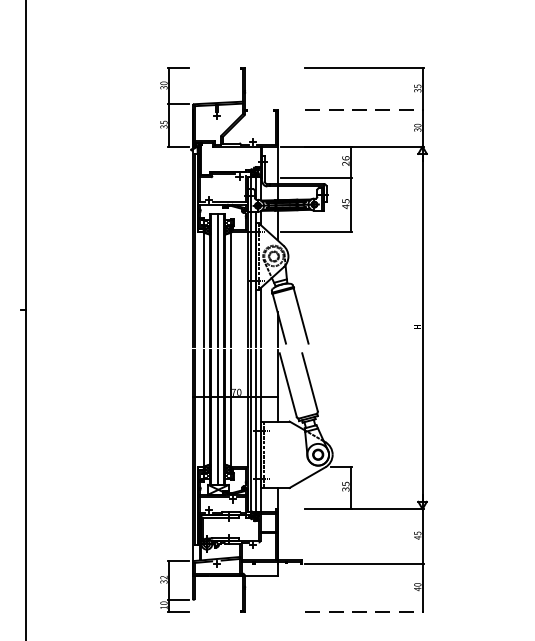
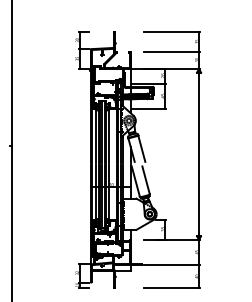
line: (364, 109) -> (171, 51), dashed -> solid
line: (364, 612) -> (171, 288), dashed -> solid

